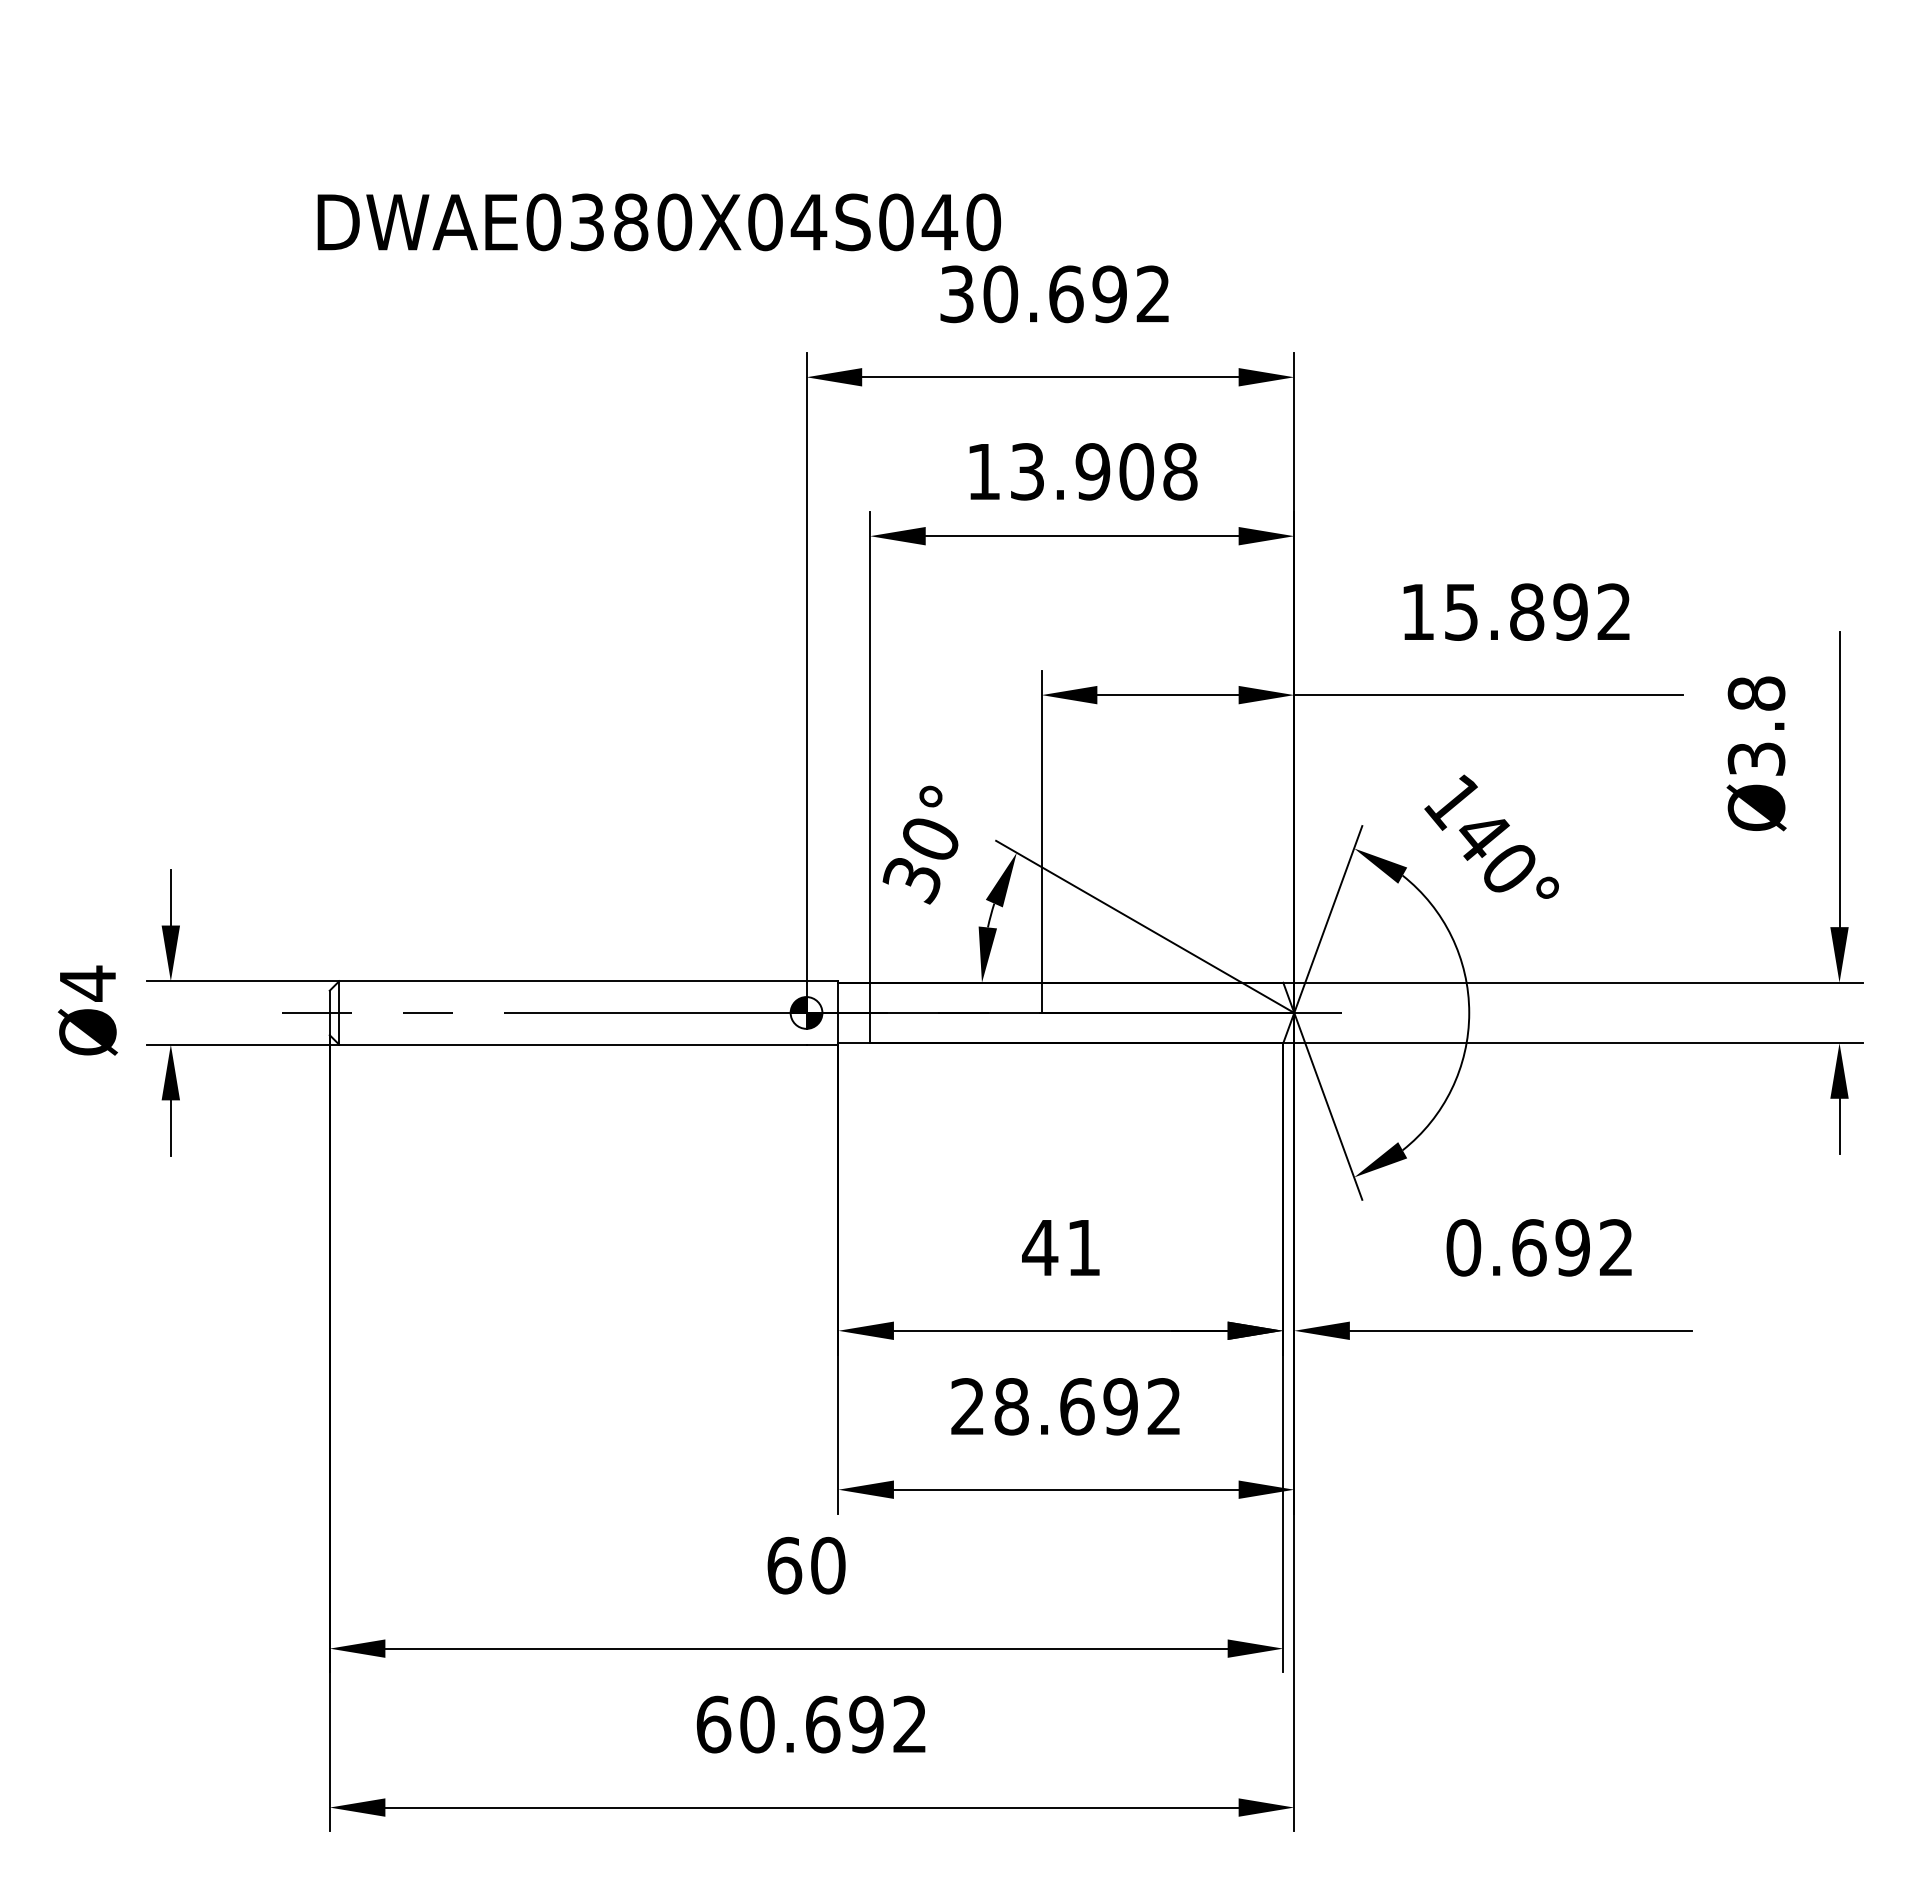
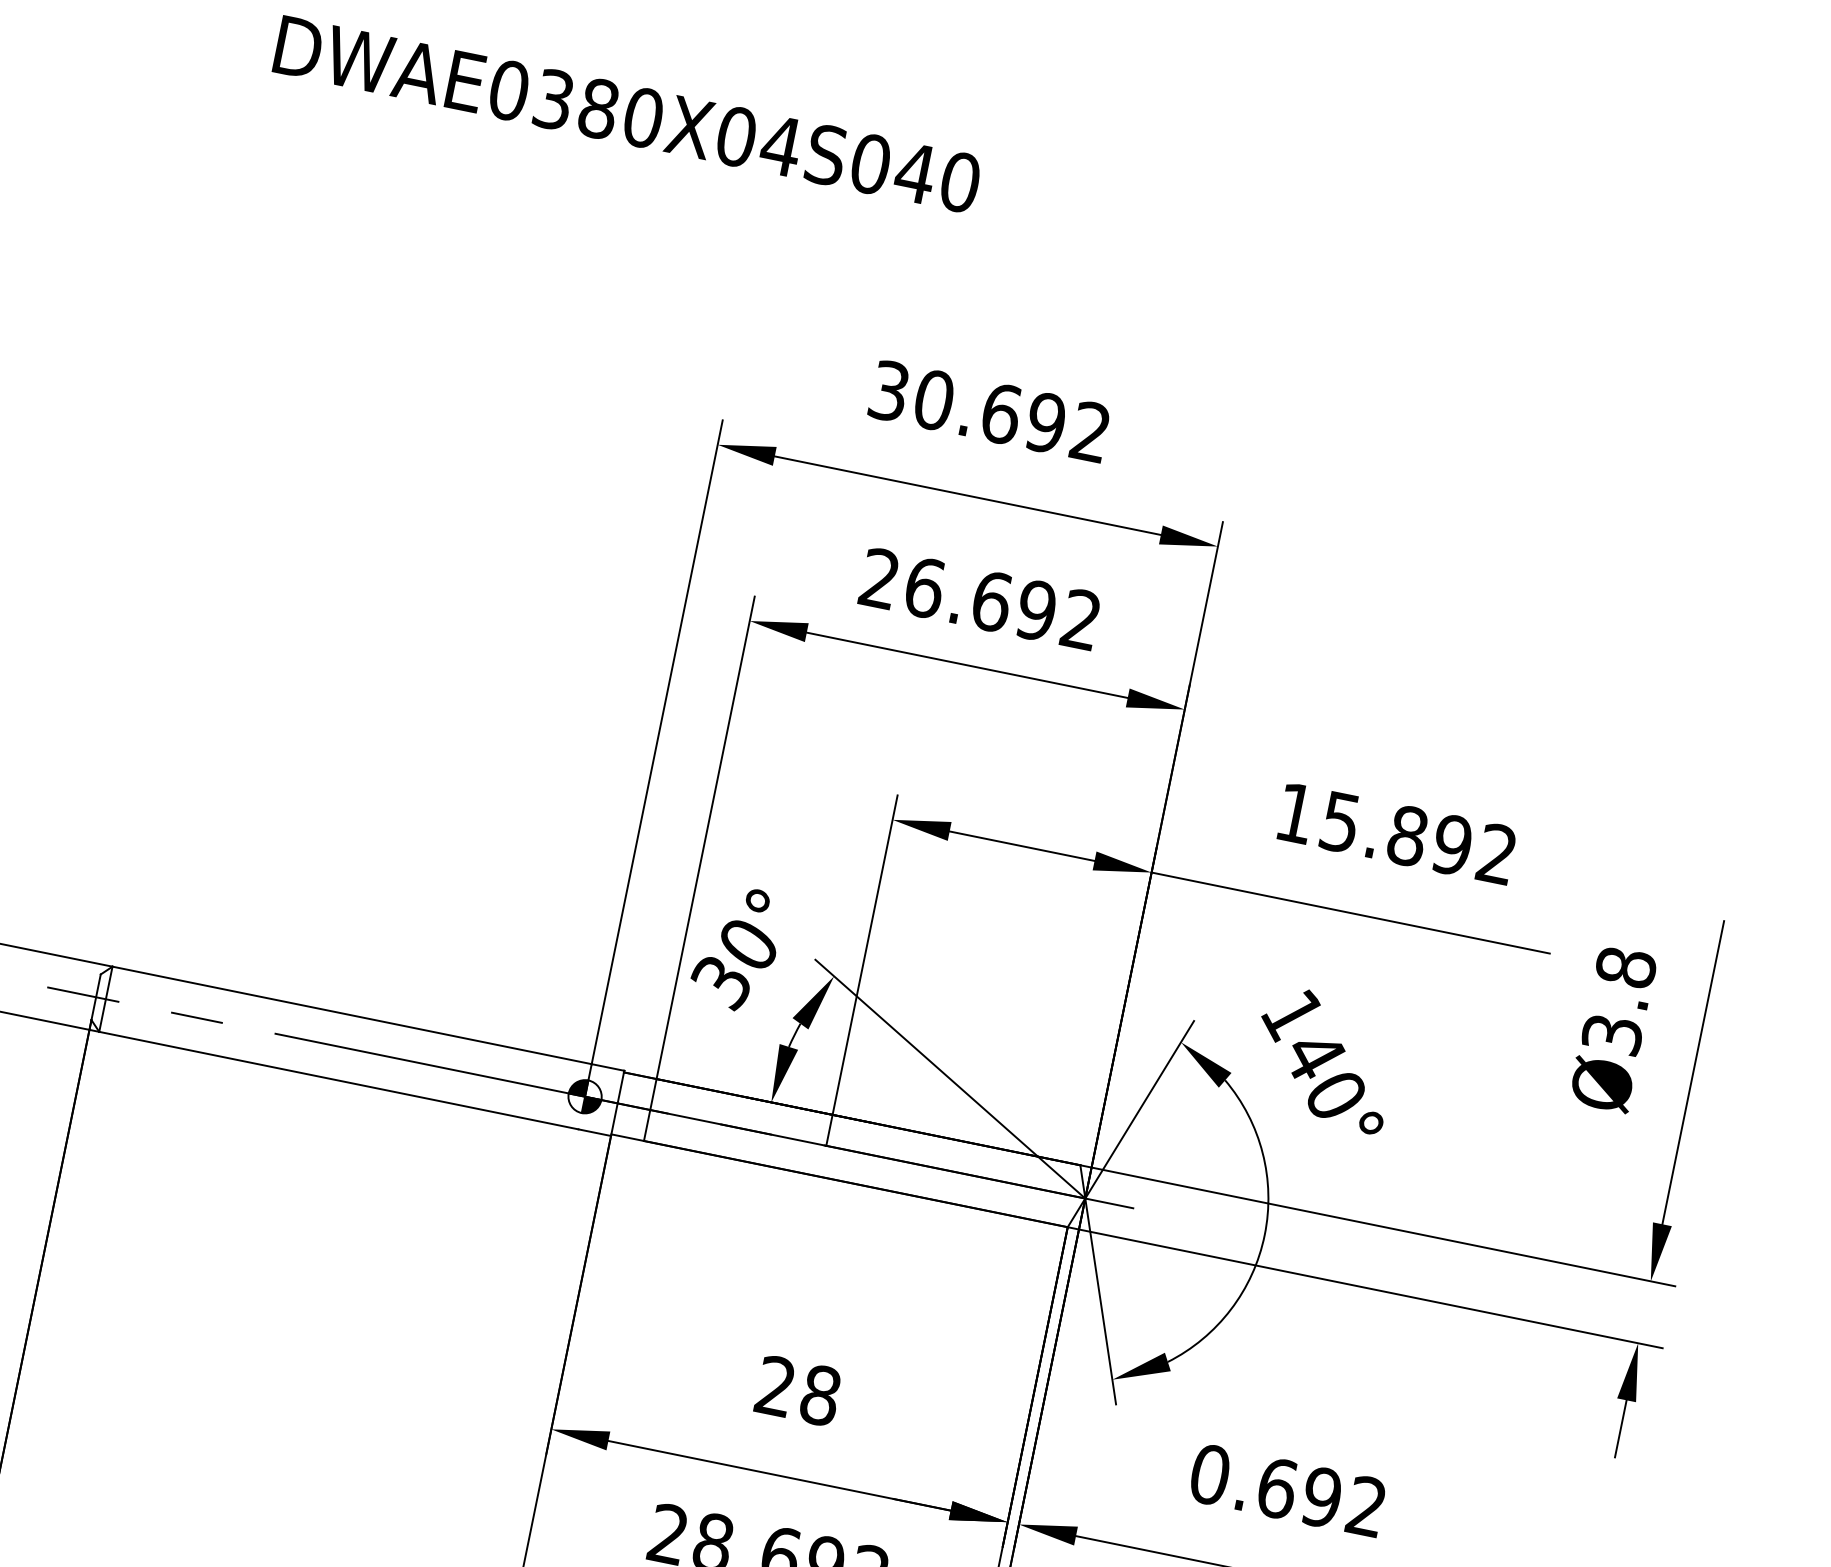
text: (658, 222) -> (626, 114), moved
text: (1082, 471) -> (981, 599), 13.908 -> 26.692
text: (1061, 1247) -> (797, 1390), 41 -> 28

